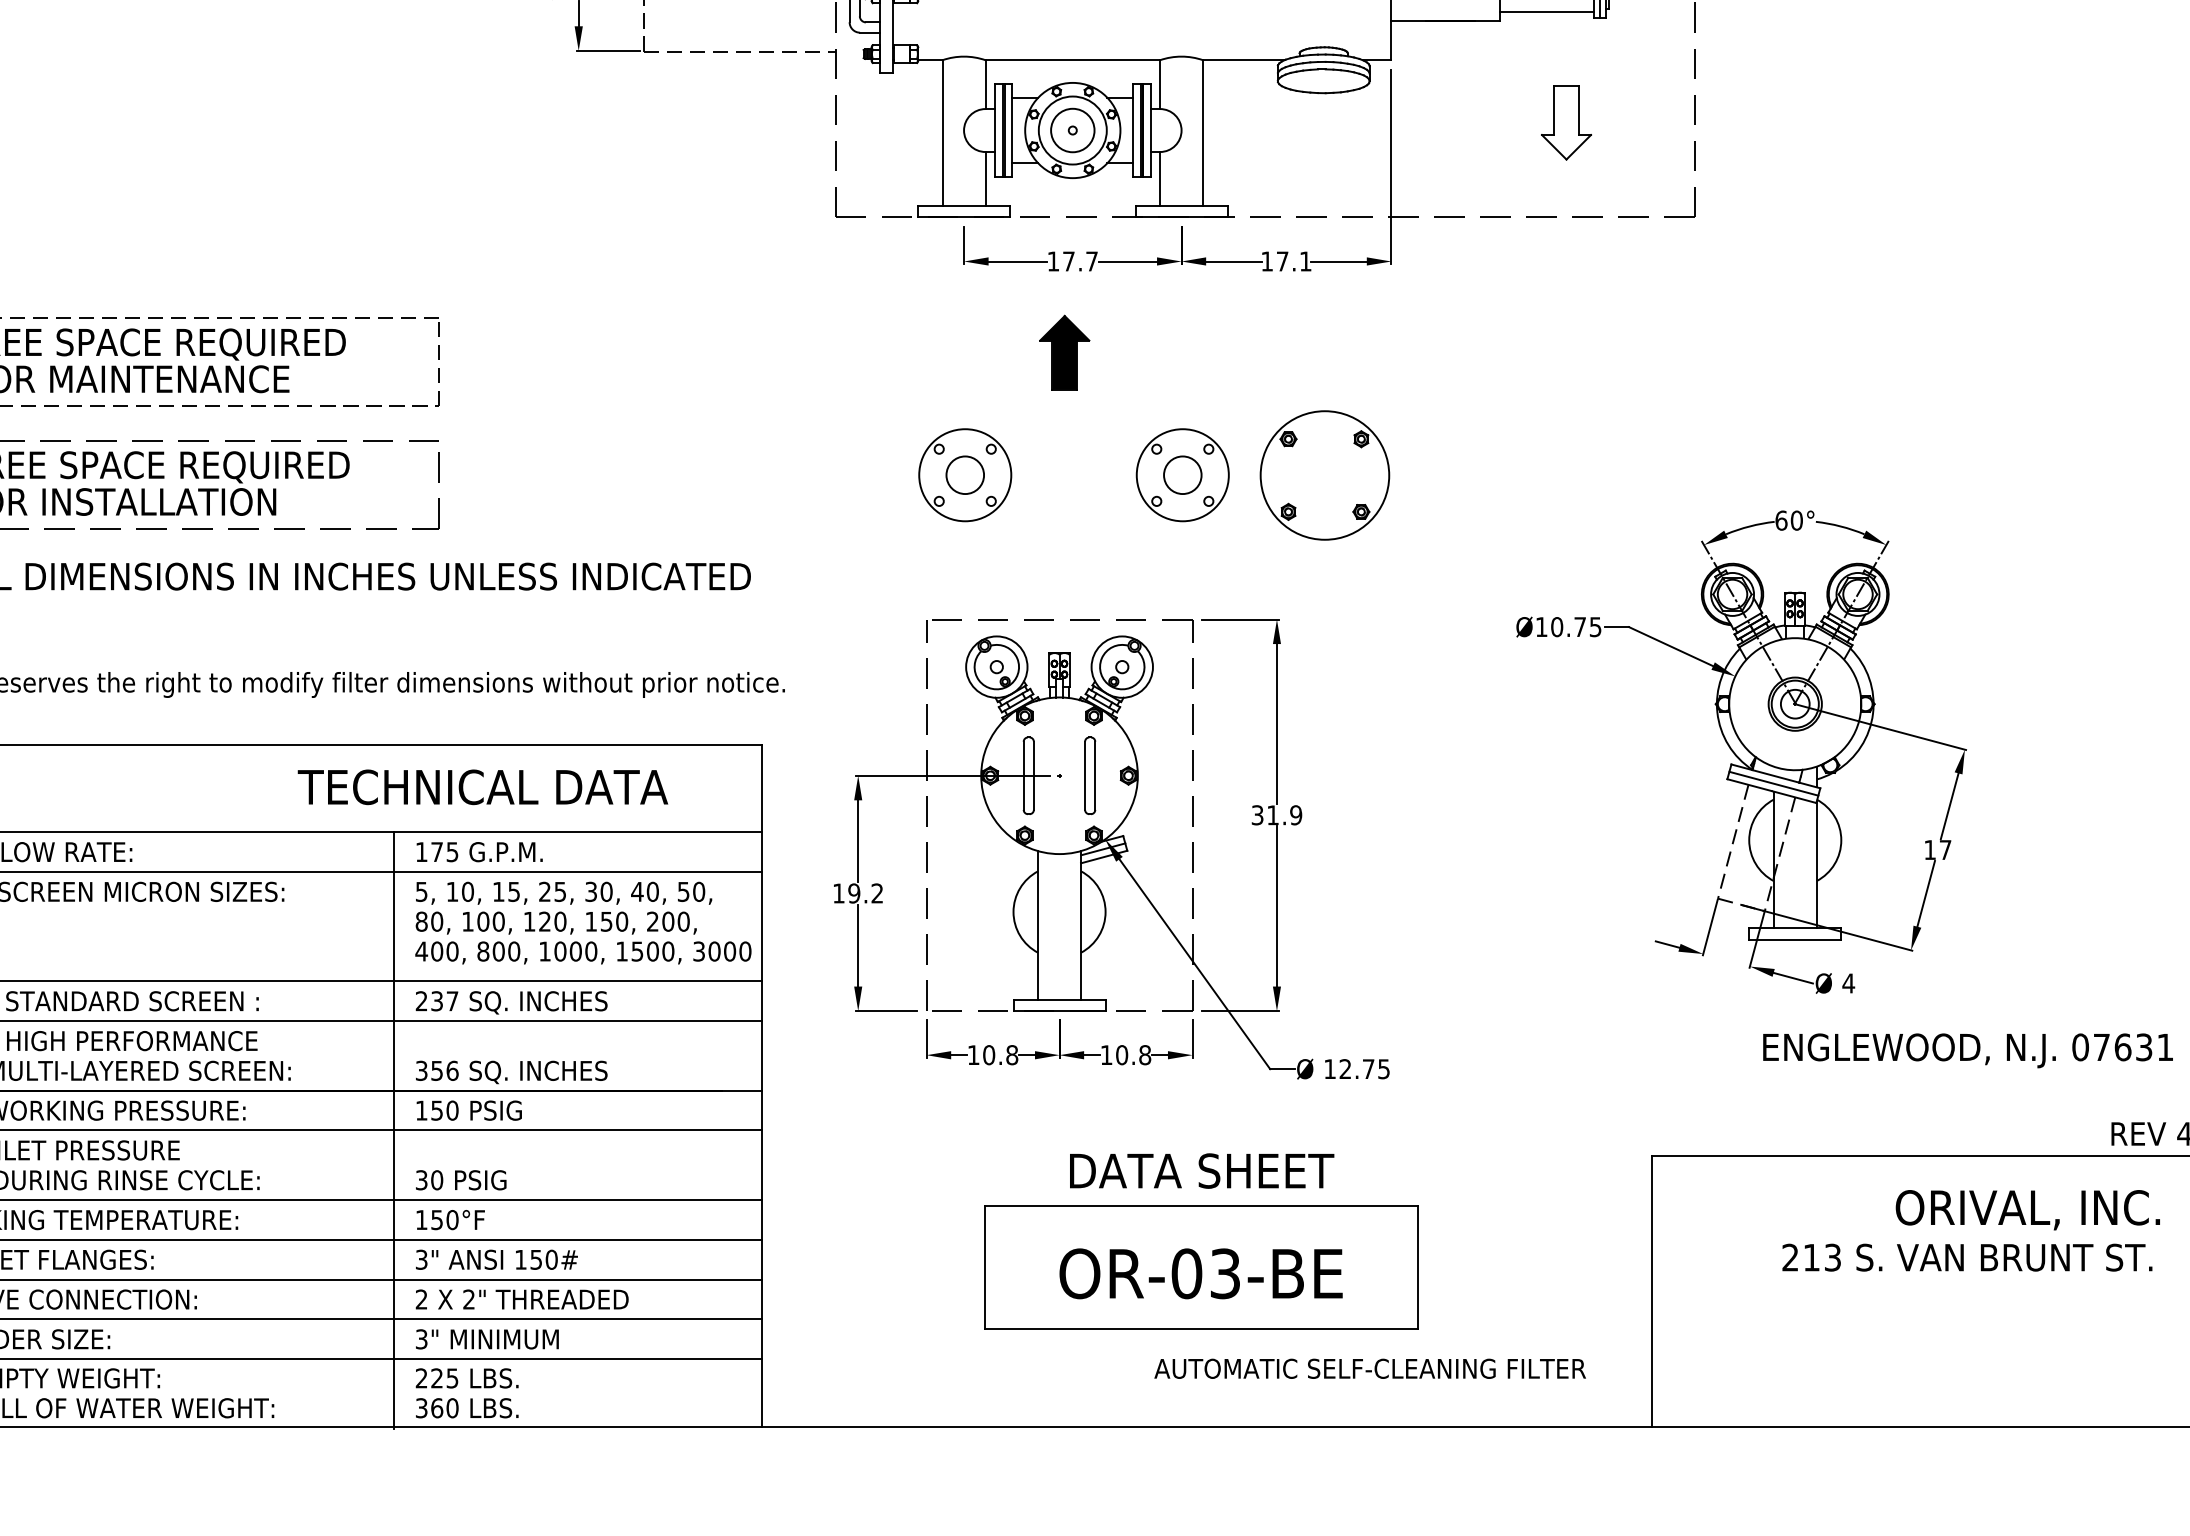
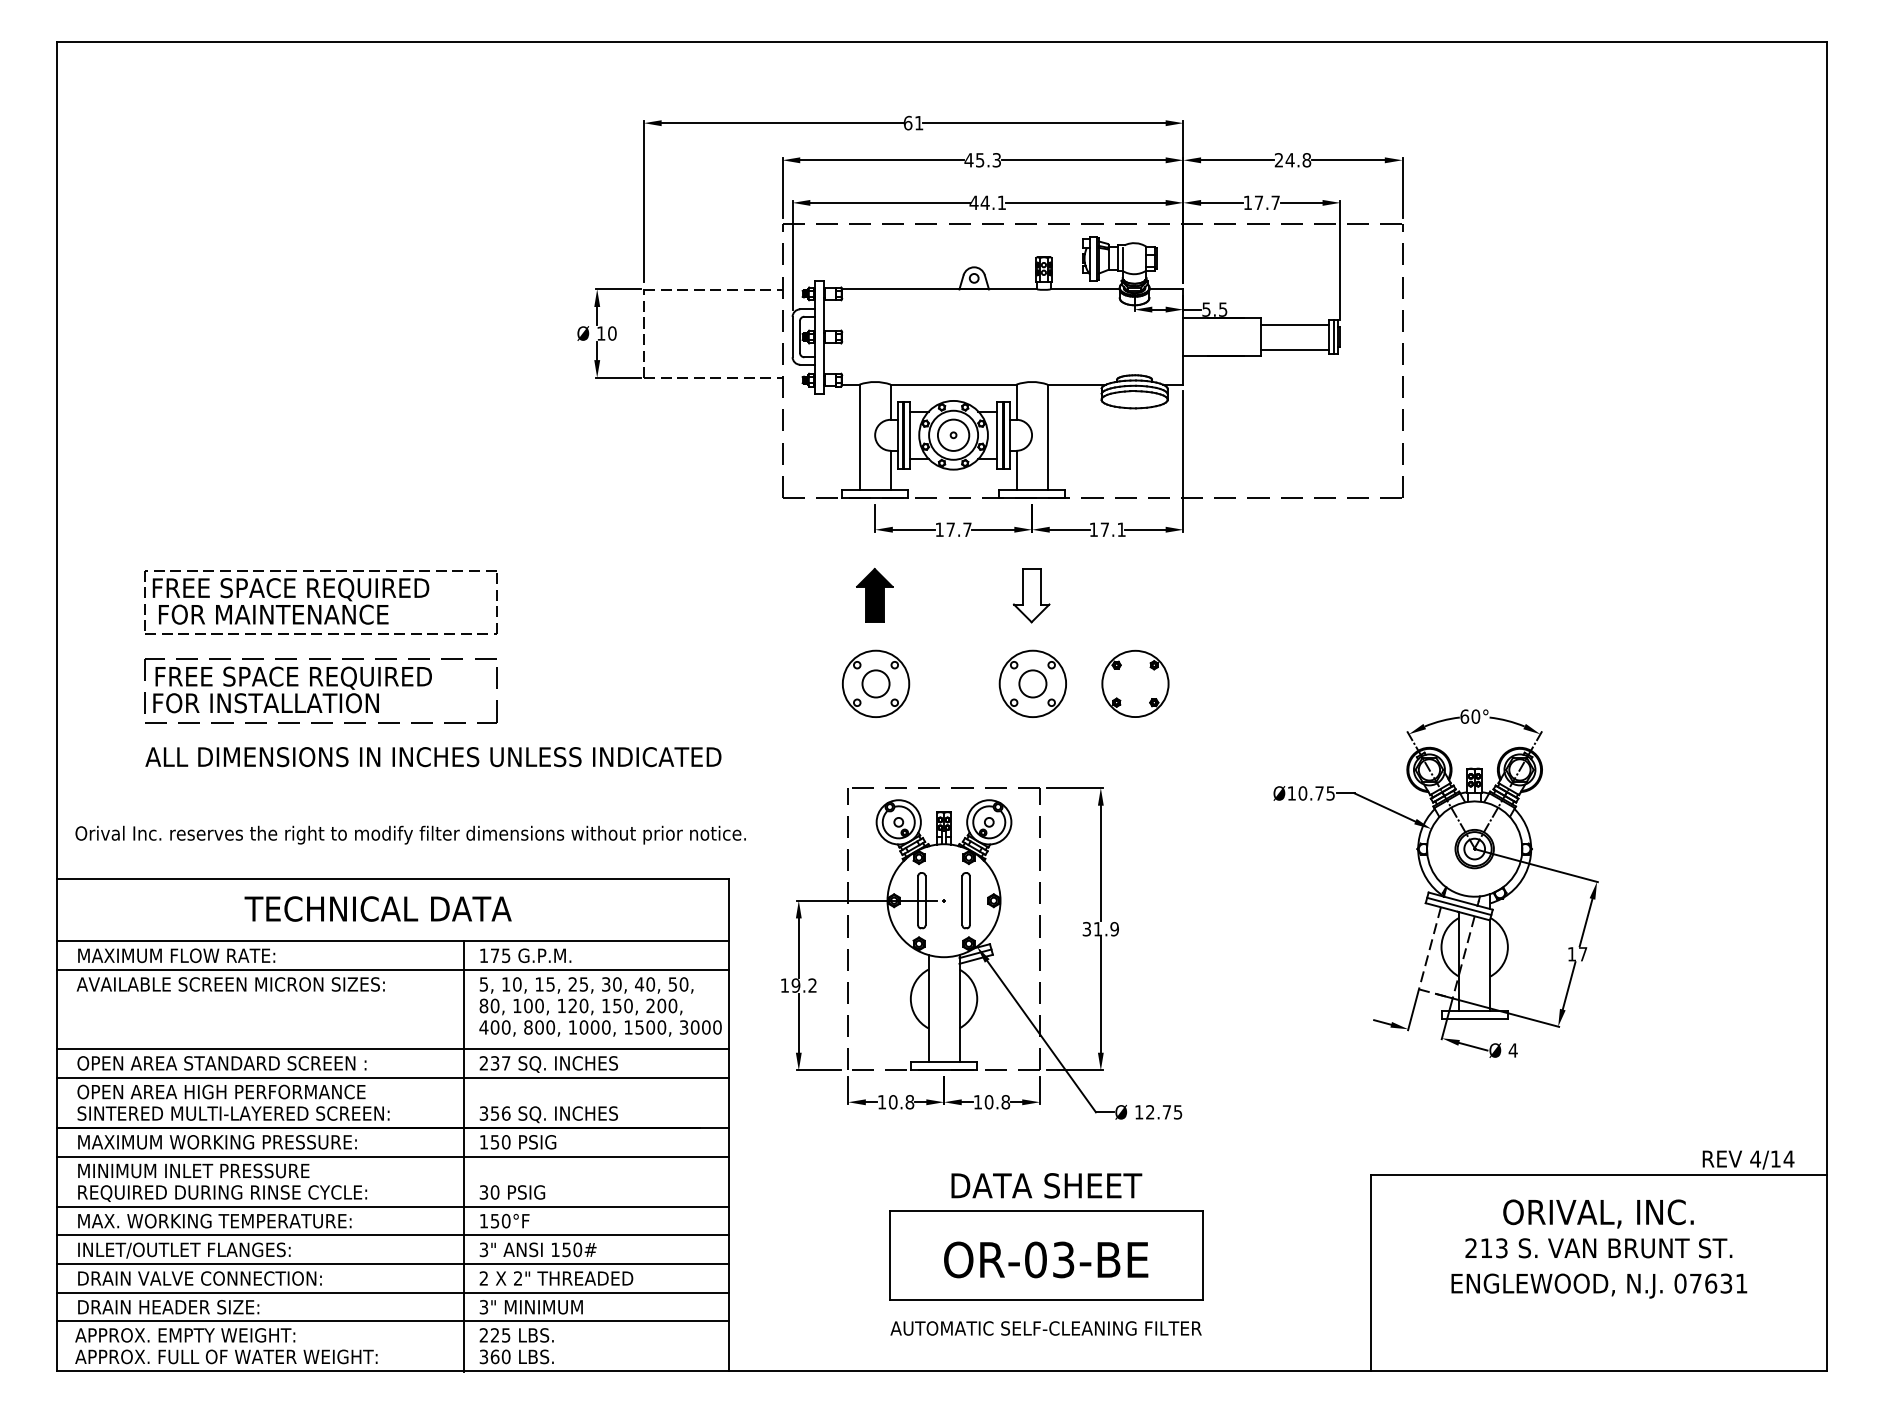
part: (1566, 122) -> (1031, 595), moved
part: (1064, 351) -> (874, 594), moved
part: (1325, 474) -> (1135, 683), size x0.71
text: (482, 786) -> (377, 908), moved
text: (1968, 1049) -> (1599, 1285), moved
text: (2027, 1209) -> (1598, 1213), moved
text: (1369, 1368) -> (1045, 1328), moved

